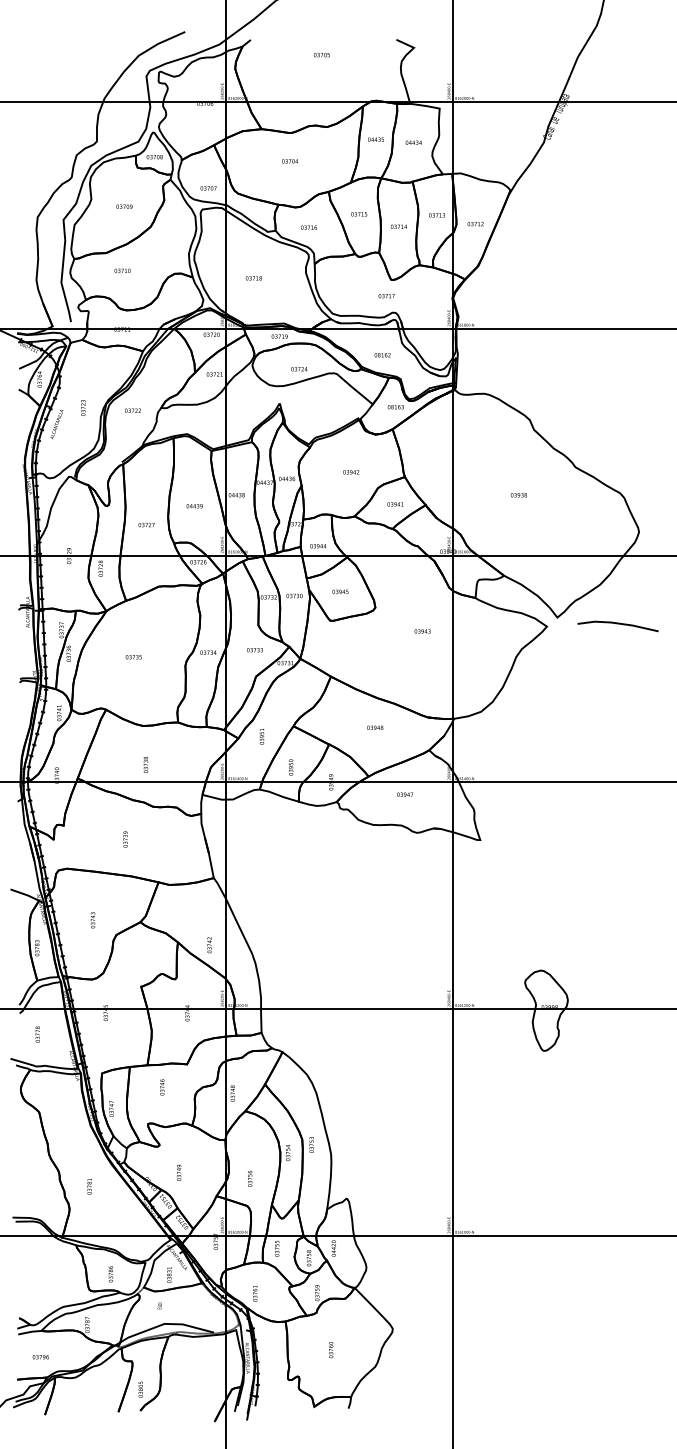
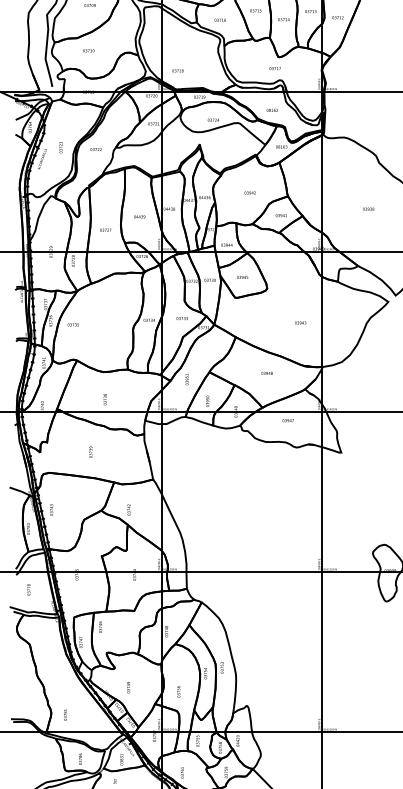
text: (253, 278) -> (177, 70), moved
text: (422, 631) -> (300, 323), moved
text: (133, 657) -> (73, 325), moved
text: (92, 920) -> (51, 510), moved
text: (209, 945) -> (128, 510), moved
text: (162, 1087) -> (100, 627), moved
text: (89, 1186) -> (65, 714), moved

